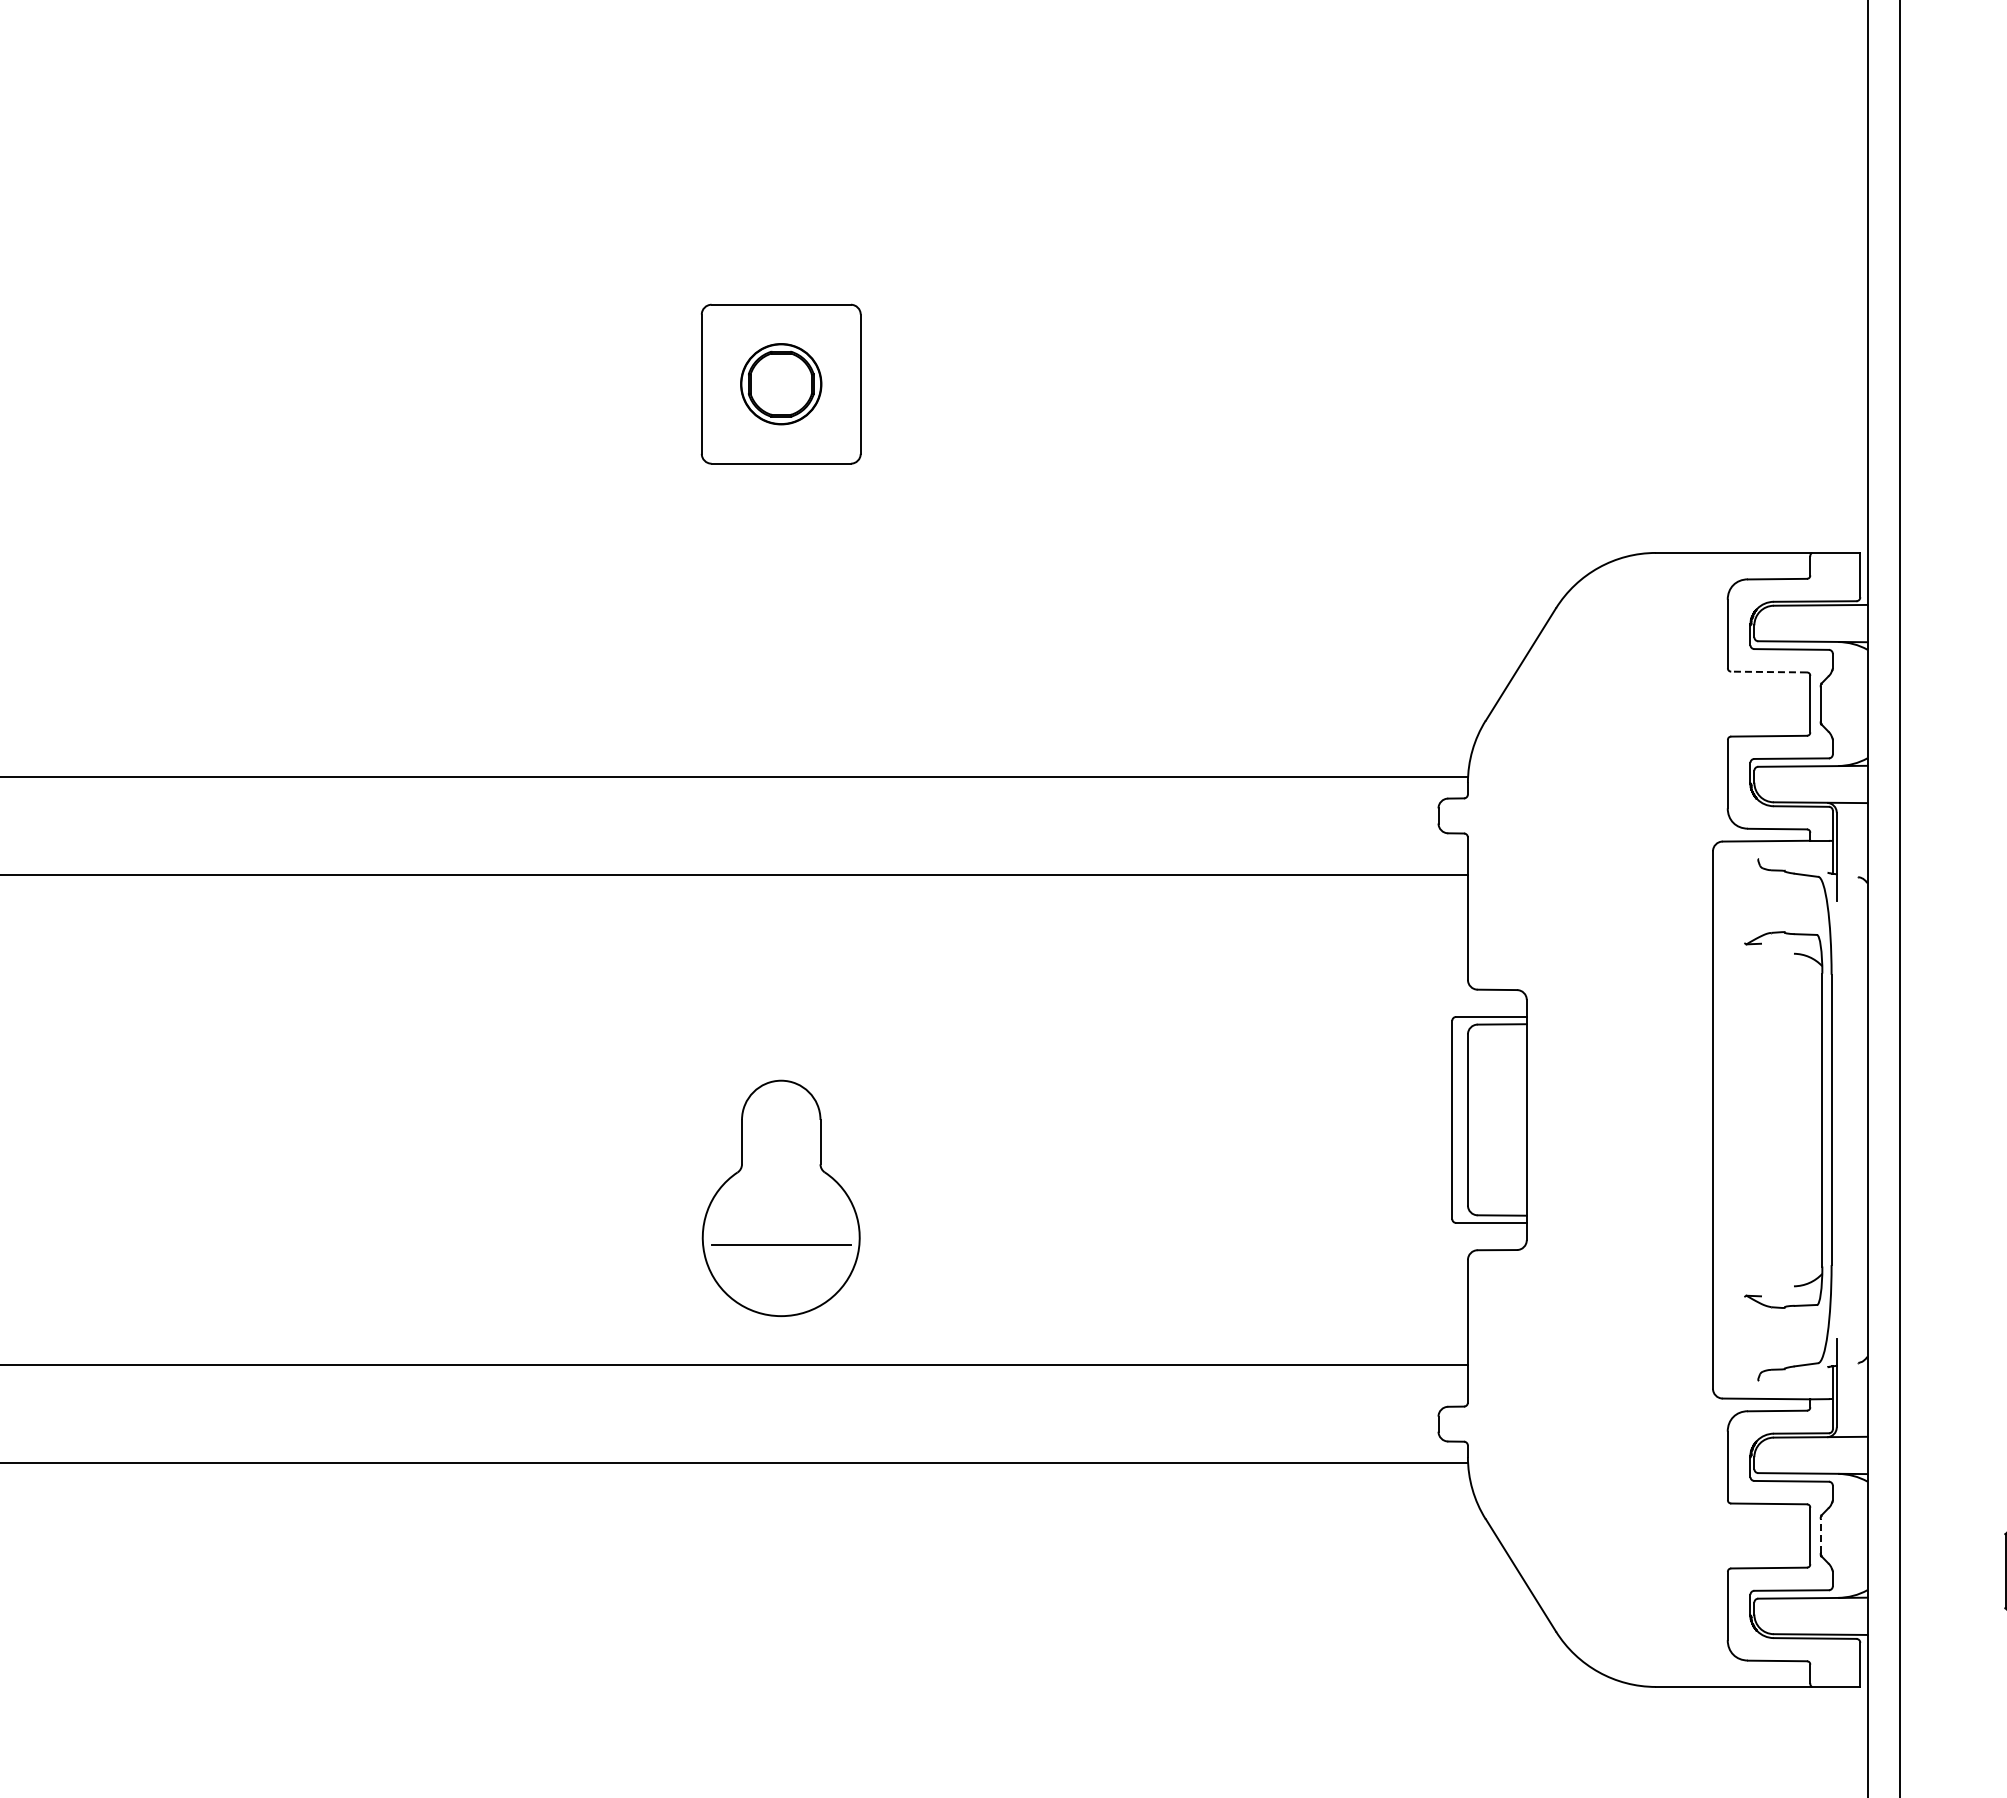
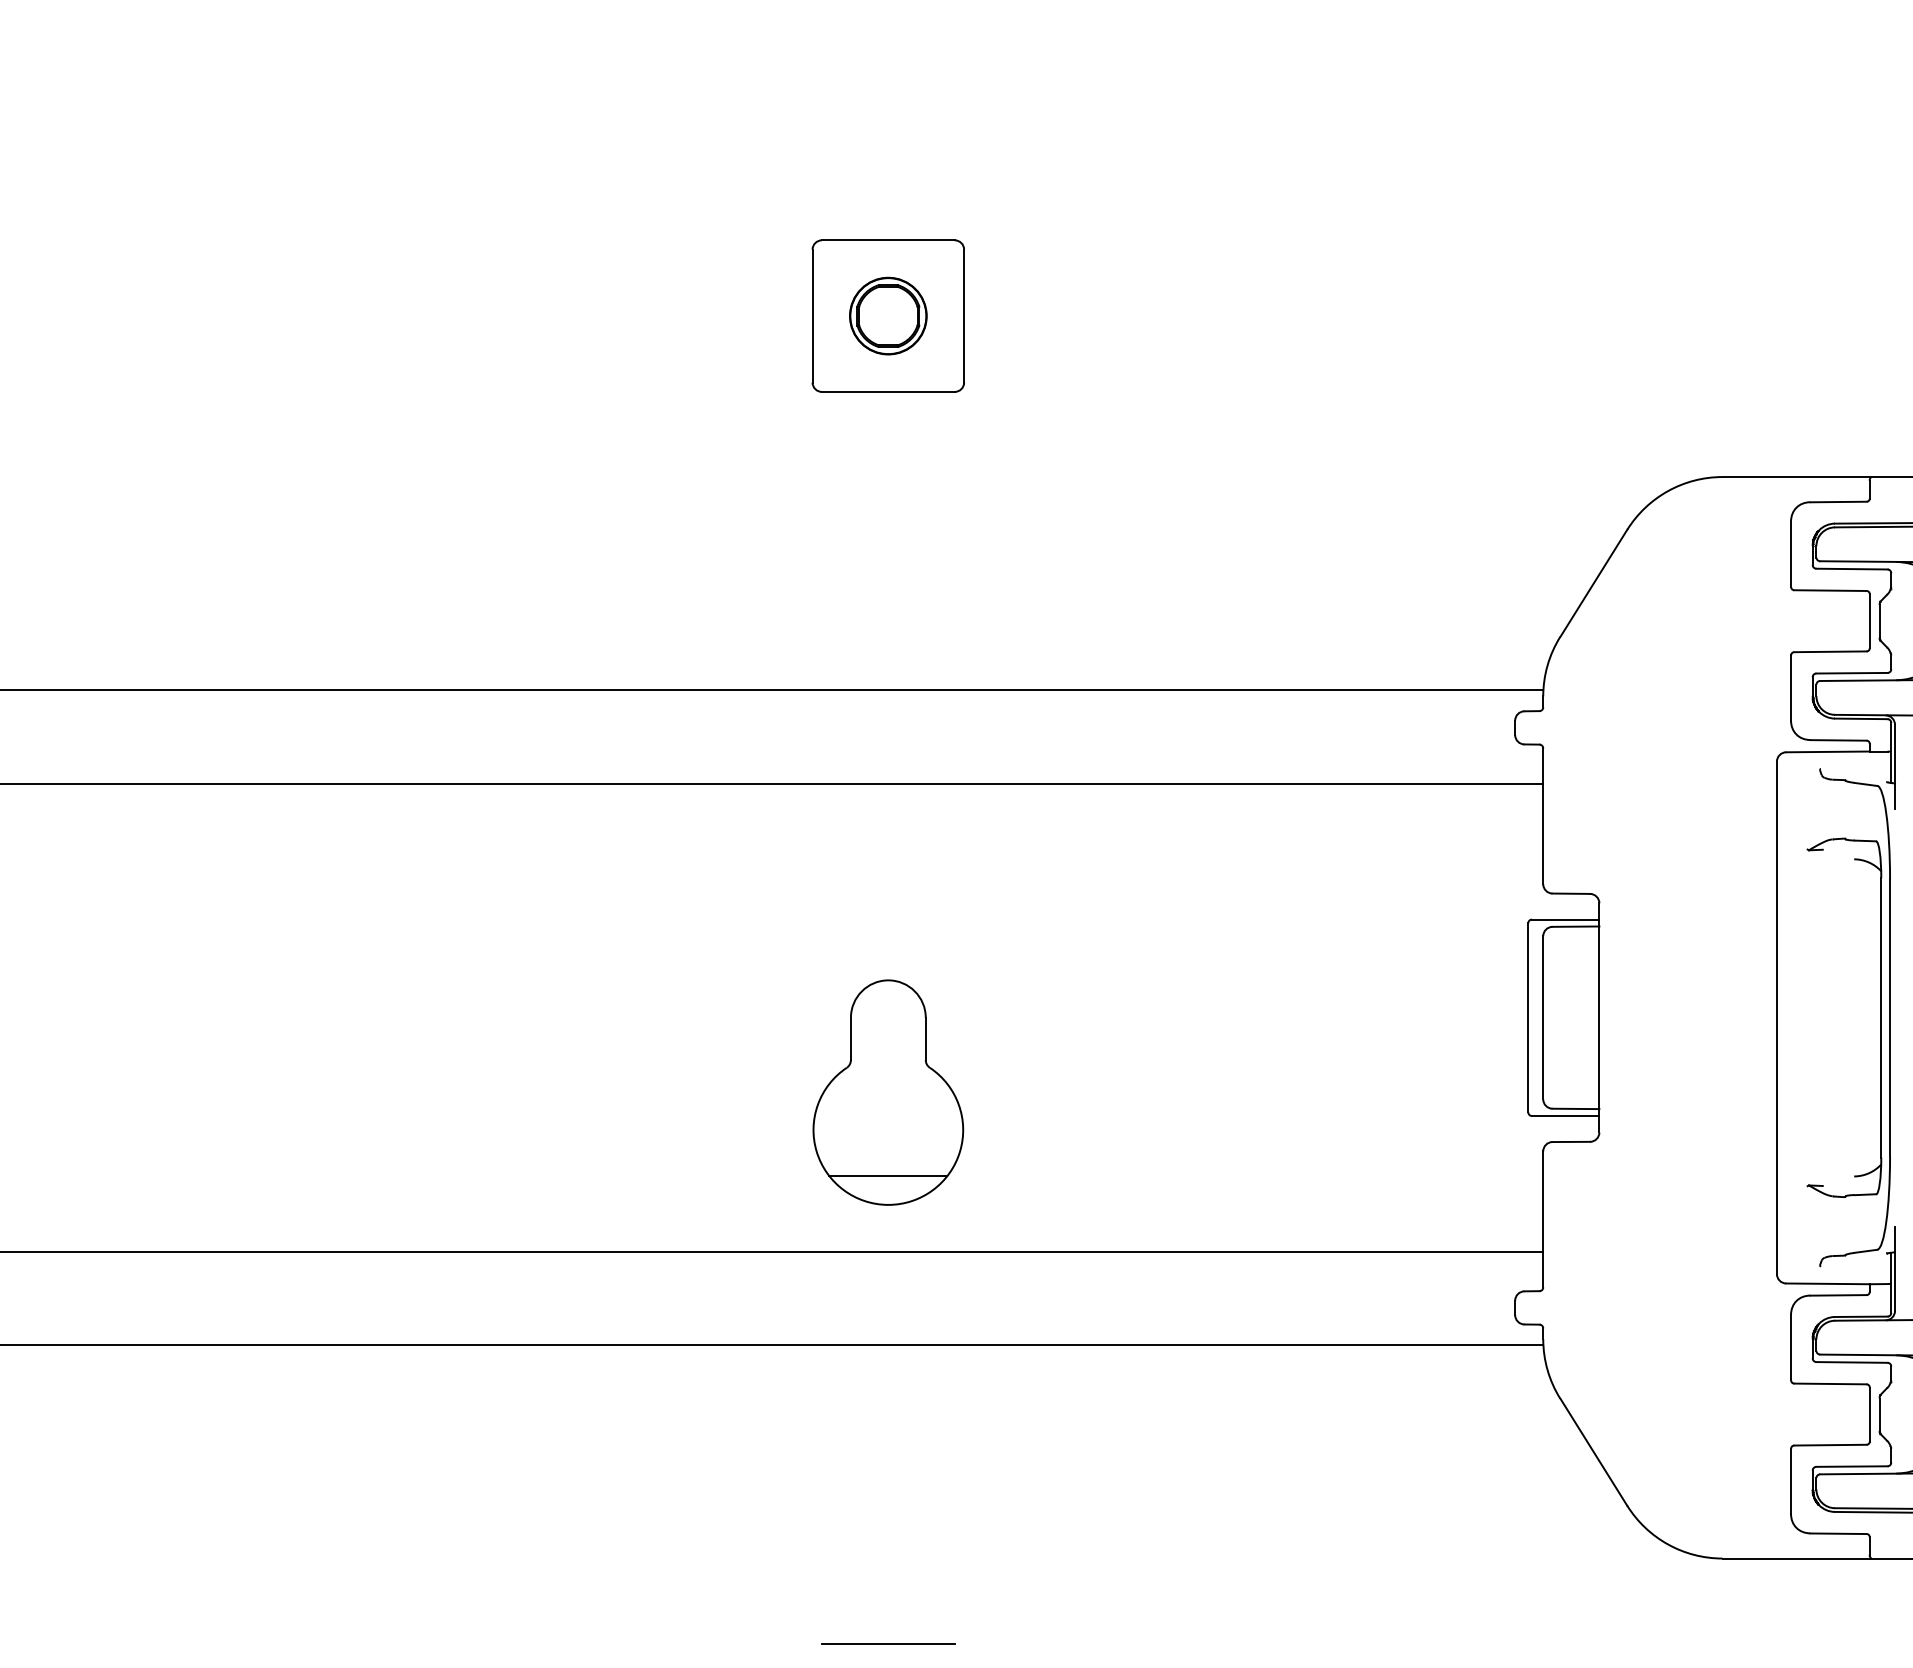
line: (1769, 672) -> (1830, 591), dashed -> solid
line: (781, 1244) -> (888, 1642), moved
line: (781, 1285) -> (888, 1175), added
line: (1820, 1535) -> (1879, 1414), dashed -> solid

